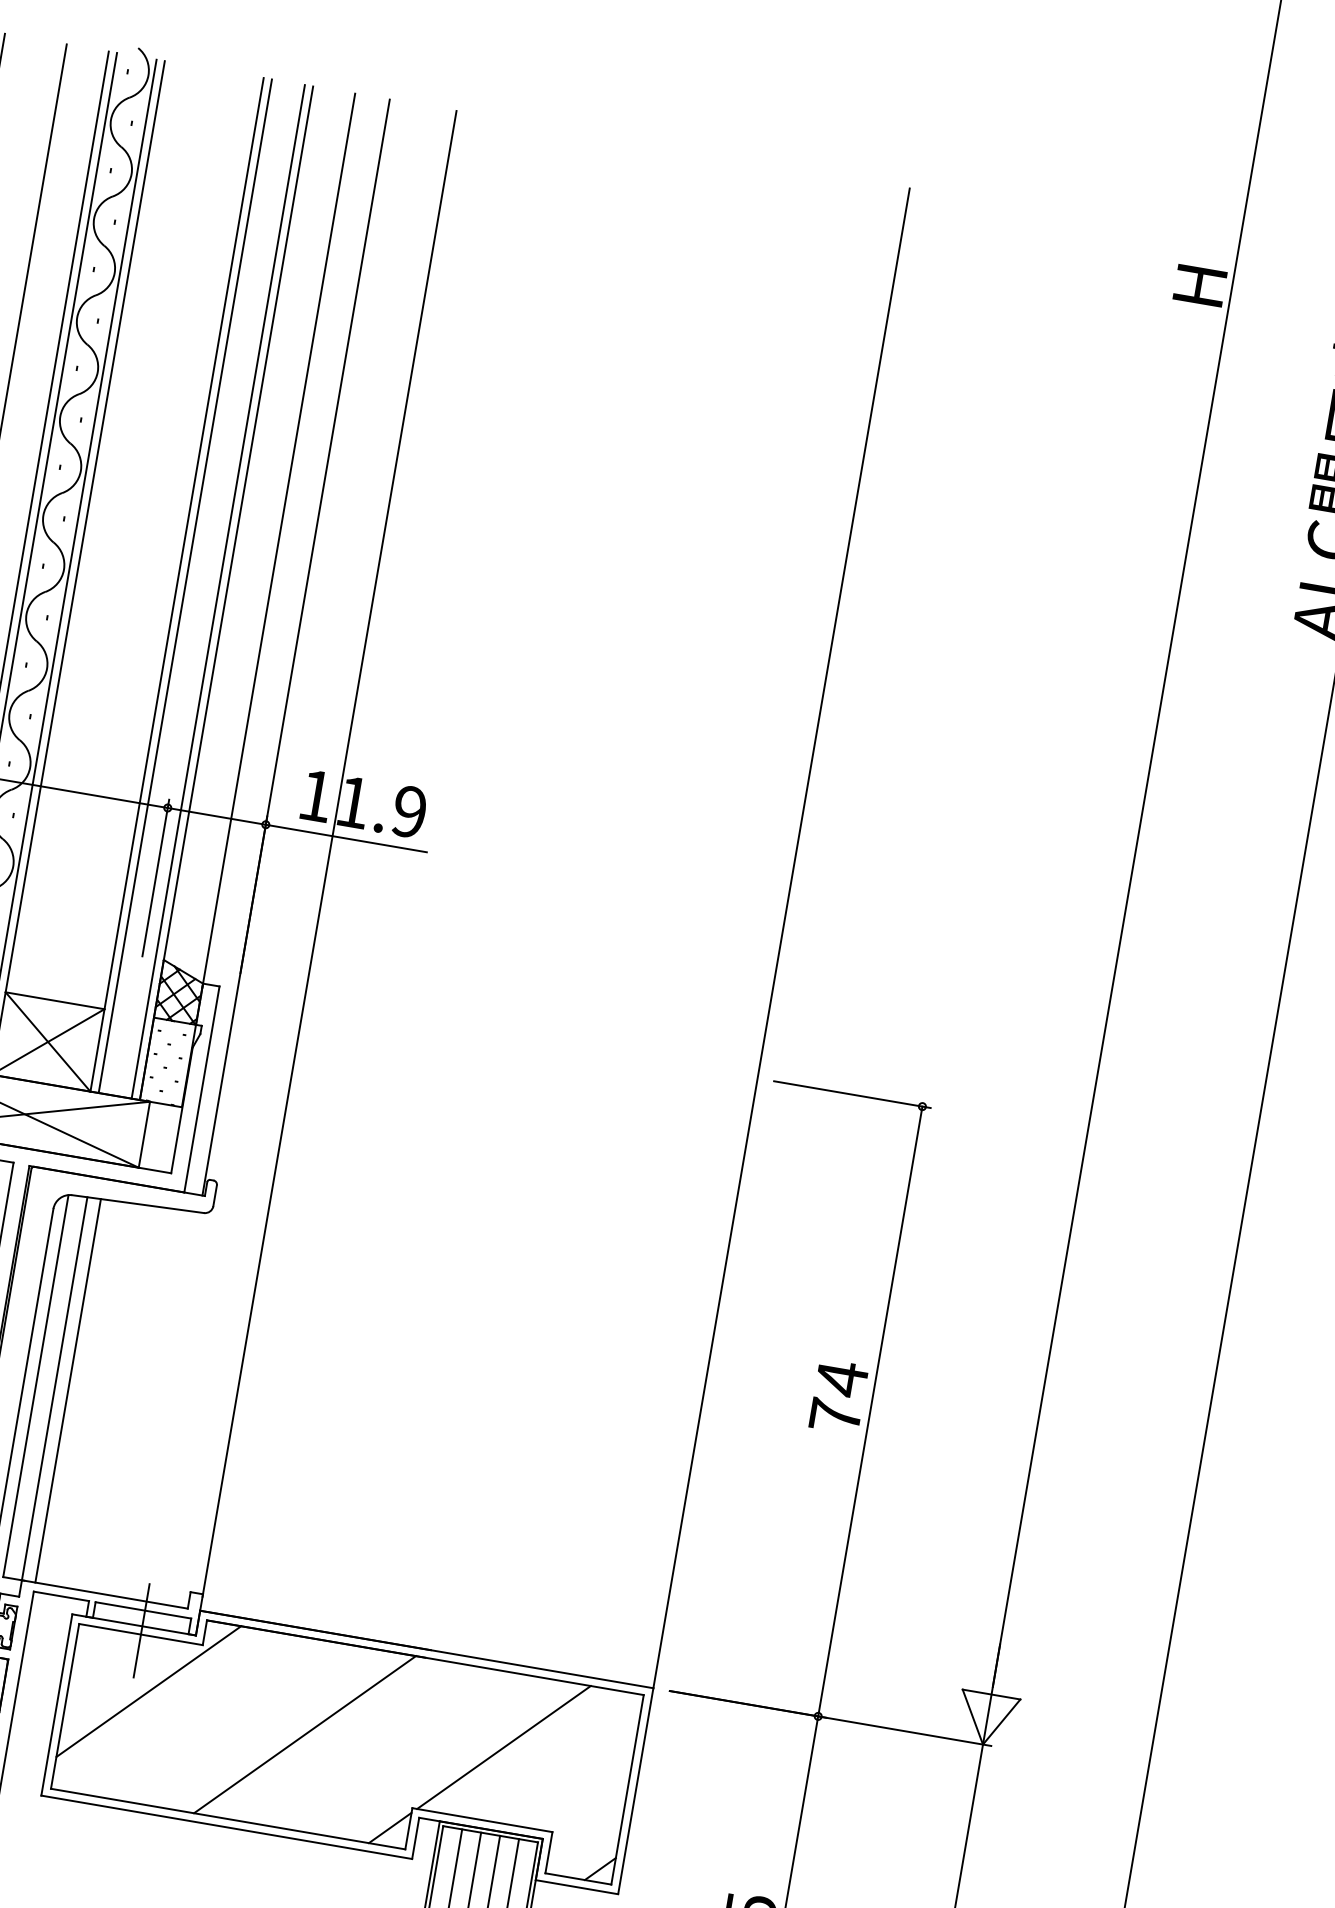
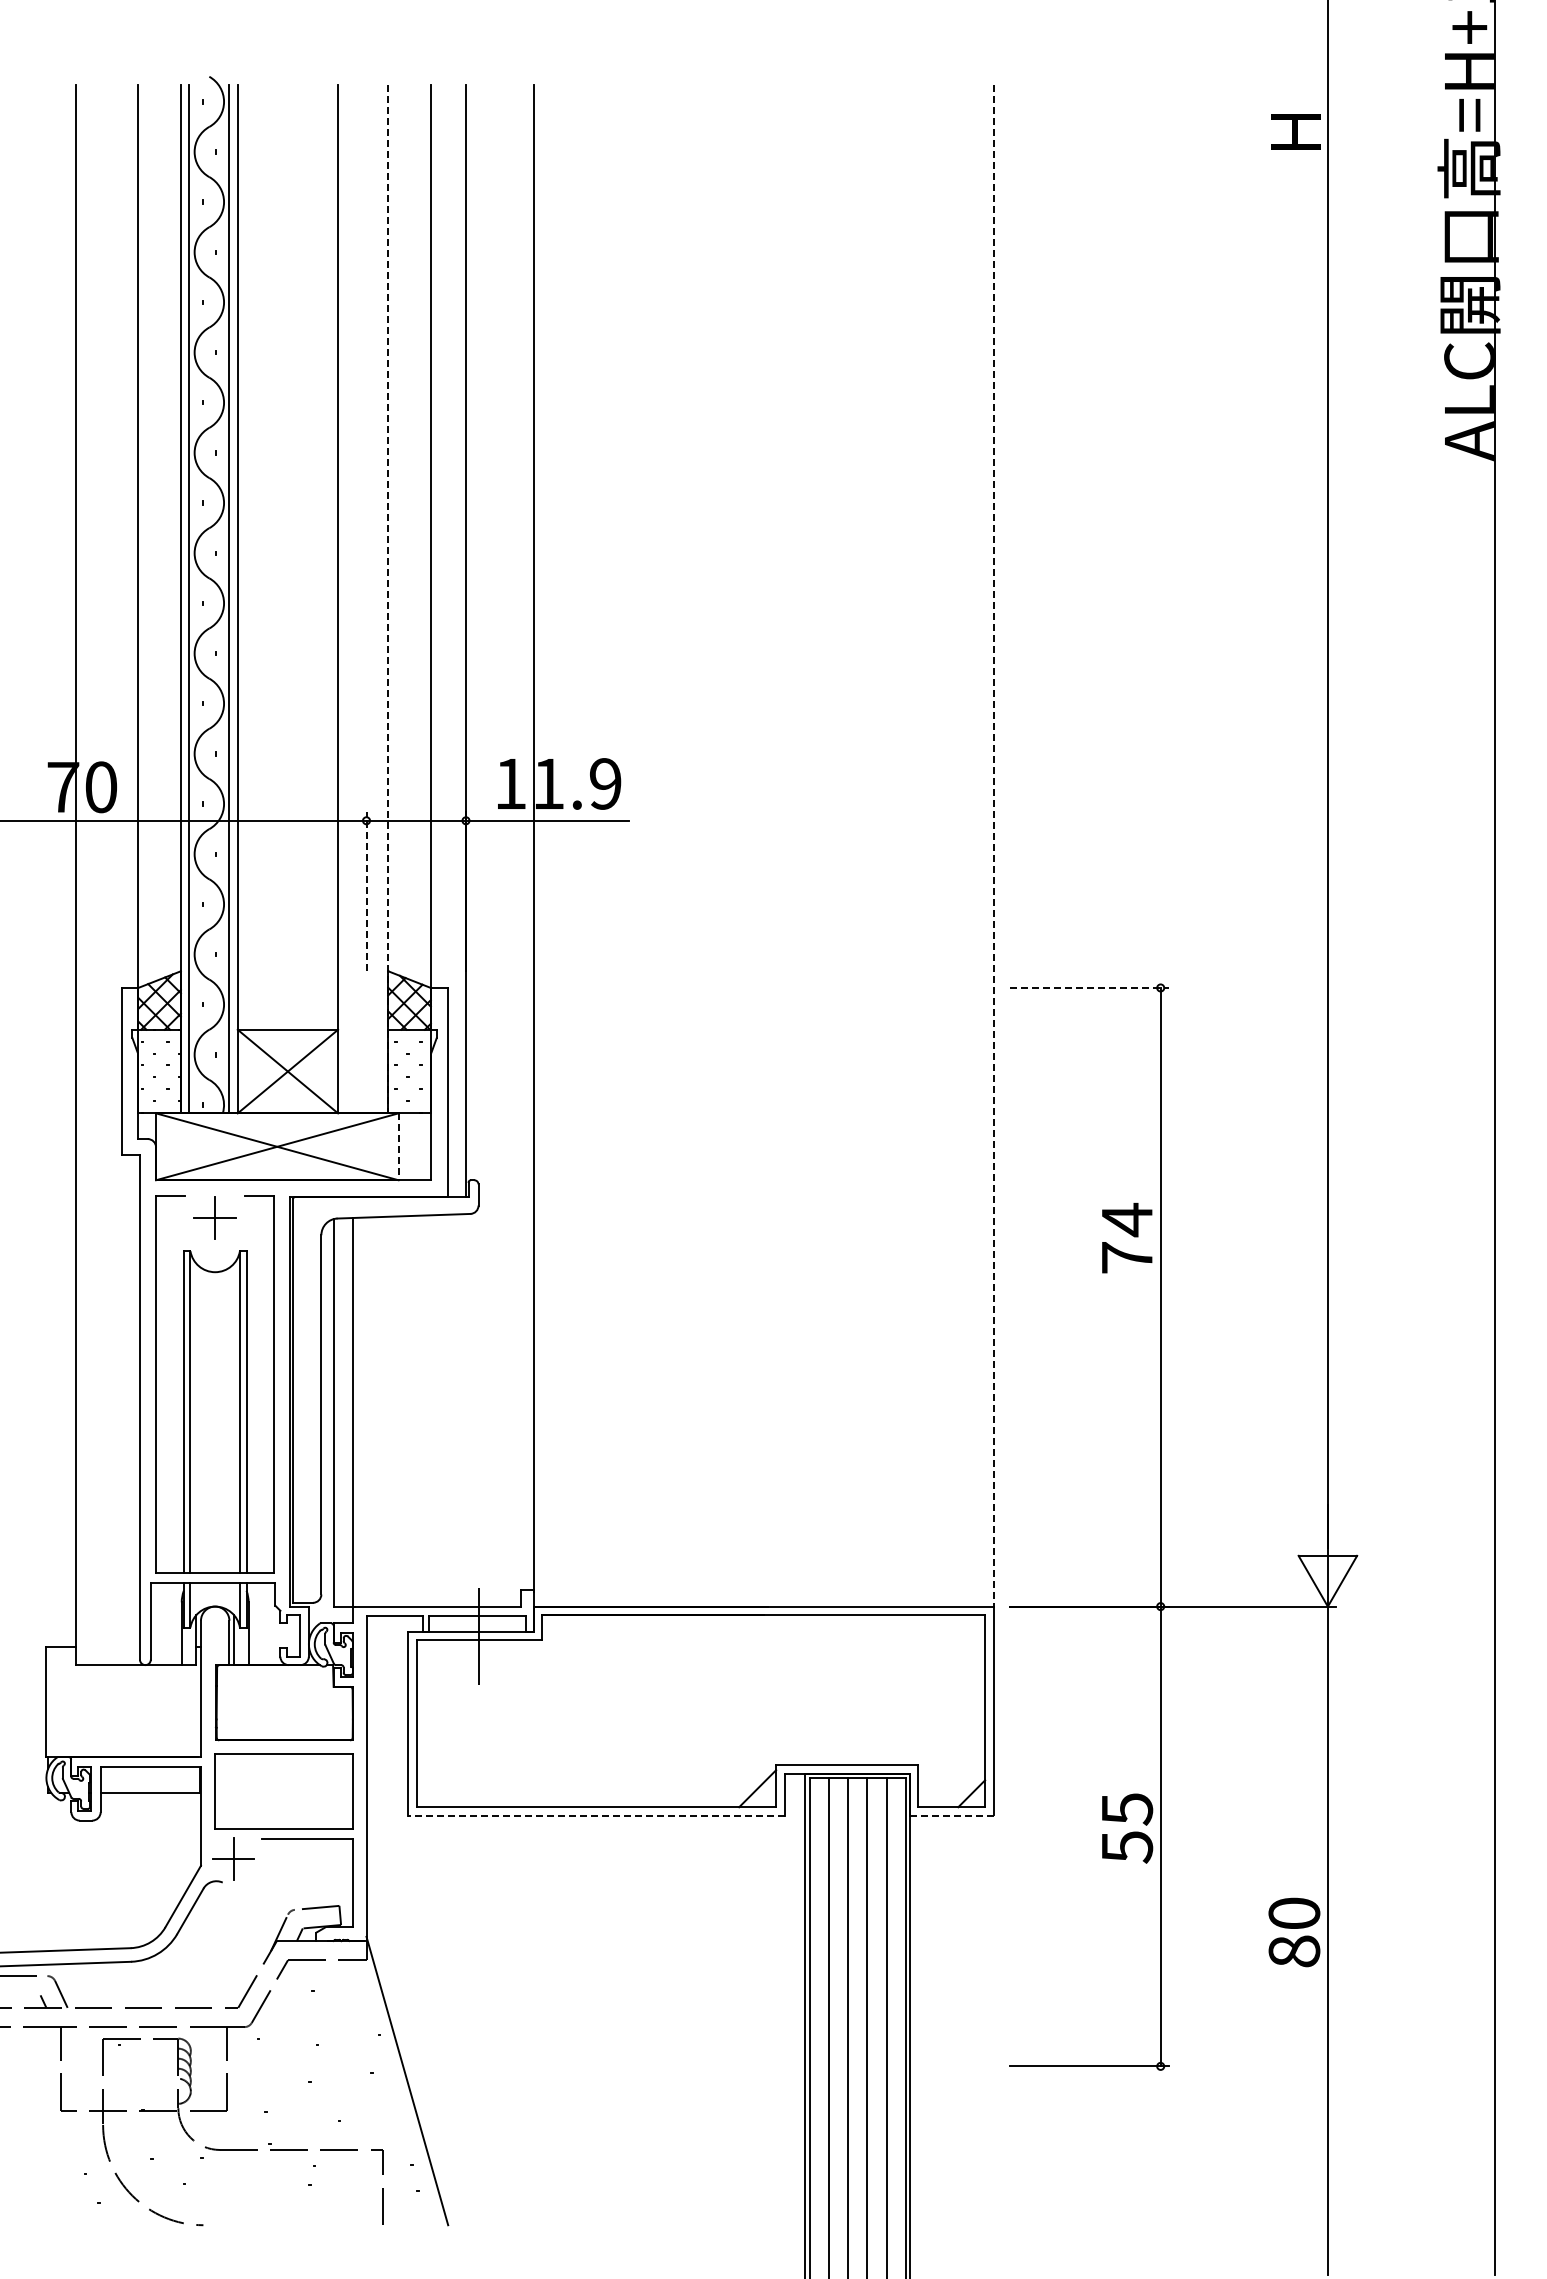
line: (185, 586) -> (346, 599), removed
line: (217, 592) -> (379, 599), removed
line: (226, 593) -> (388, 599), solid -> dashed
line: (155, 877) -> (366, 891), solid -> dashed
line: (781, 938) -> (993, 845), solid -> dashed
line: (853, 1094) -> (1090, 987), solid -> dashed
line: (144, 1135) -> (398, 1147), solid -> dashed
line: (68, 1390) -> (366, 1411), removed
text: (839, 1397) -> (1127, 1238), moved
line: (148, 1691) -> (496, 1694), removed
line: (304, 1734) -> (657, 1710), removed
line: (503, 1746) -> (855, 1689), removed
line: (225, 1827) -> (595, 1815), solid -> dashed
line: (576, 1887) -> (951, 1815), solid -> dashed

